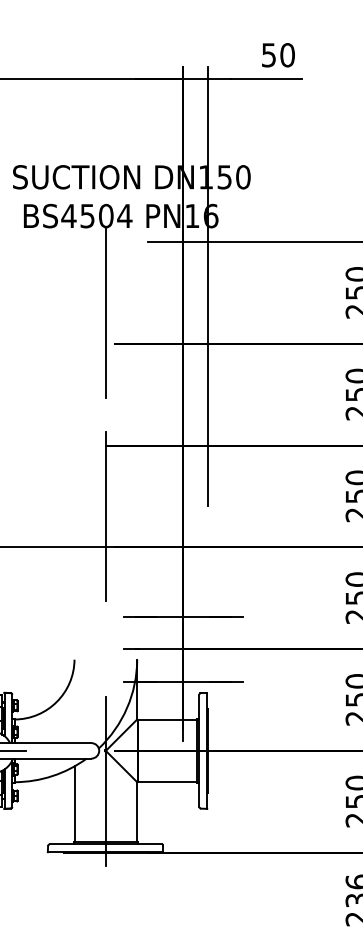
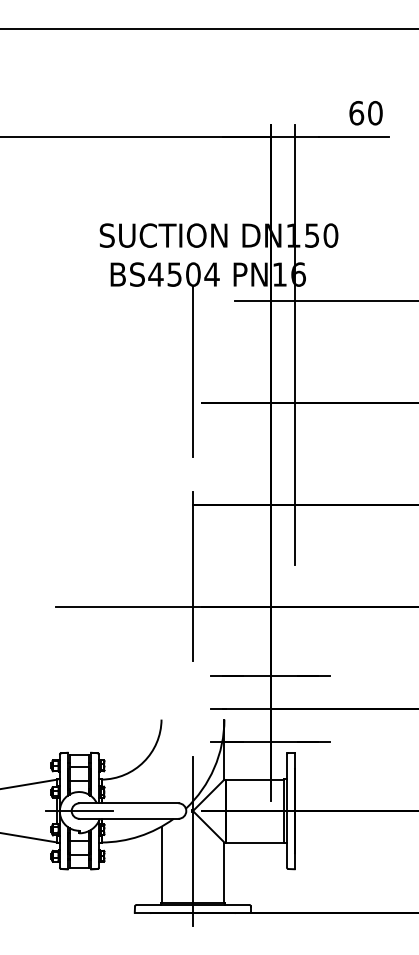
text: (268, 54) -> (356, 112), 50 -> 60

